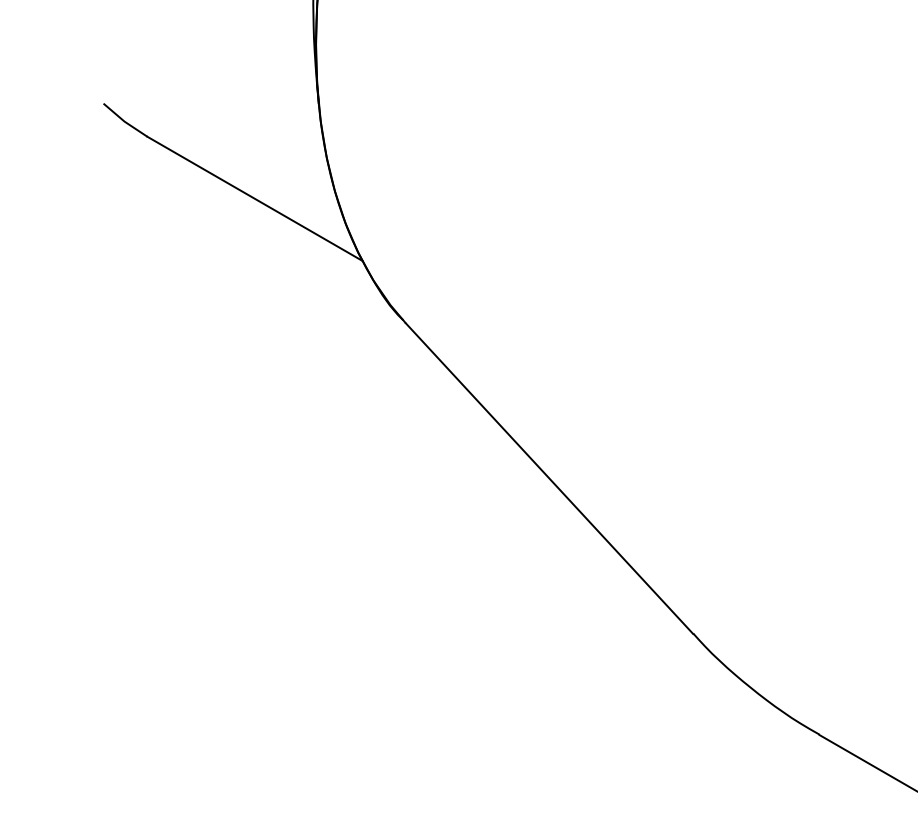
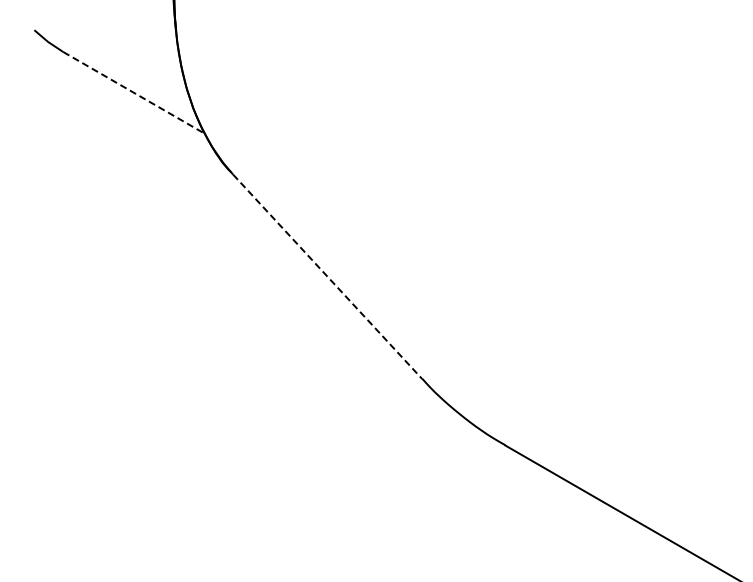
line: (254, 198) -> (133, 92), solid -> dashed
line: (549, 479) -> (327, 277), solid -> dashed

